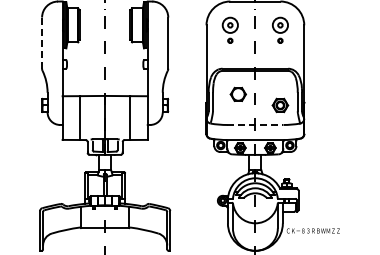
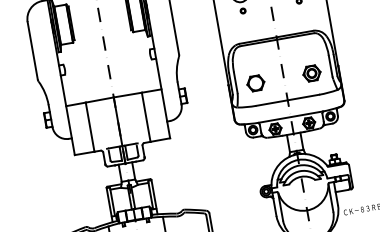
line: (42, 43) -> (33, 51), dashed -> solid
part: (237, 93) -> (254, 82), moved
line: (255, 124) -> (287, 99), dashed -> solid

